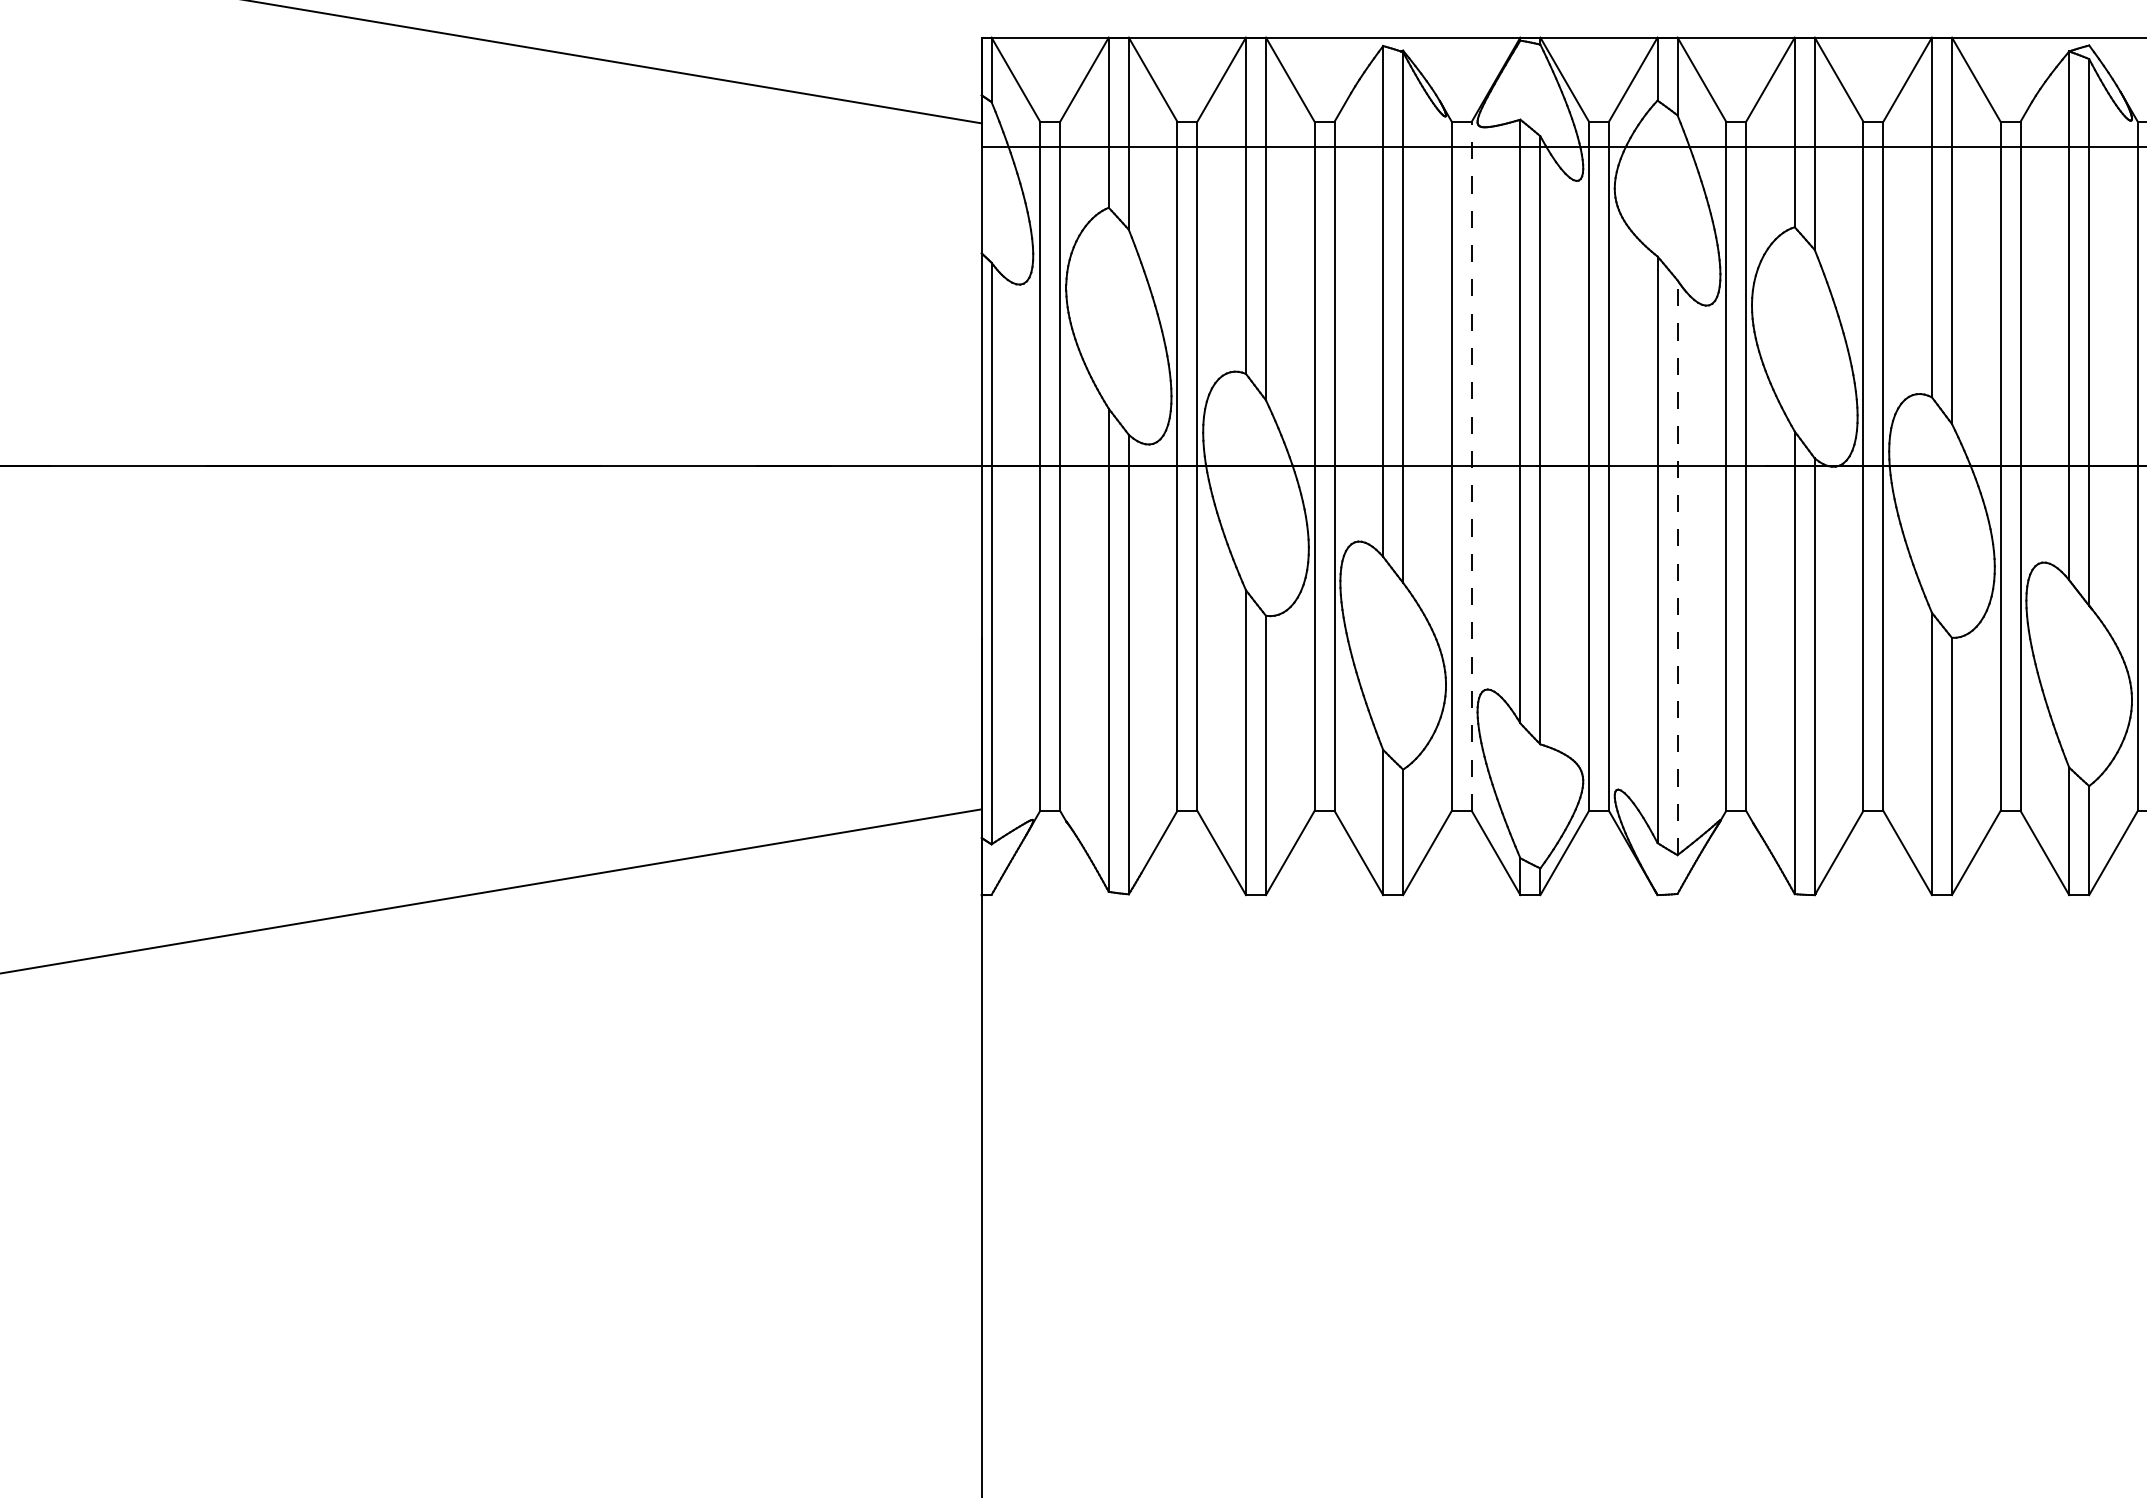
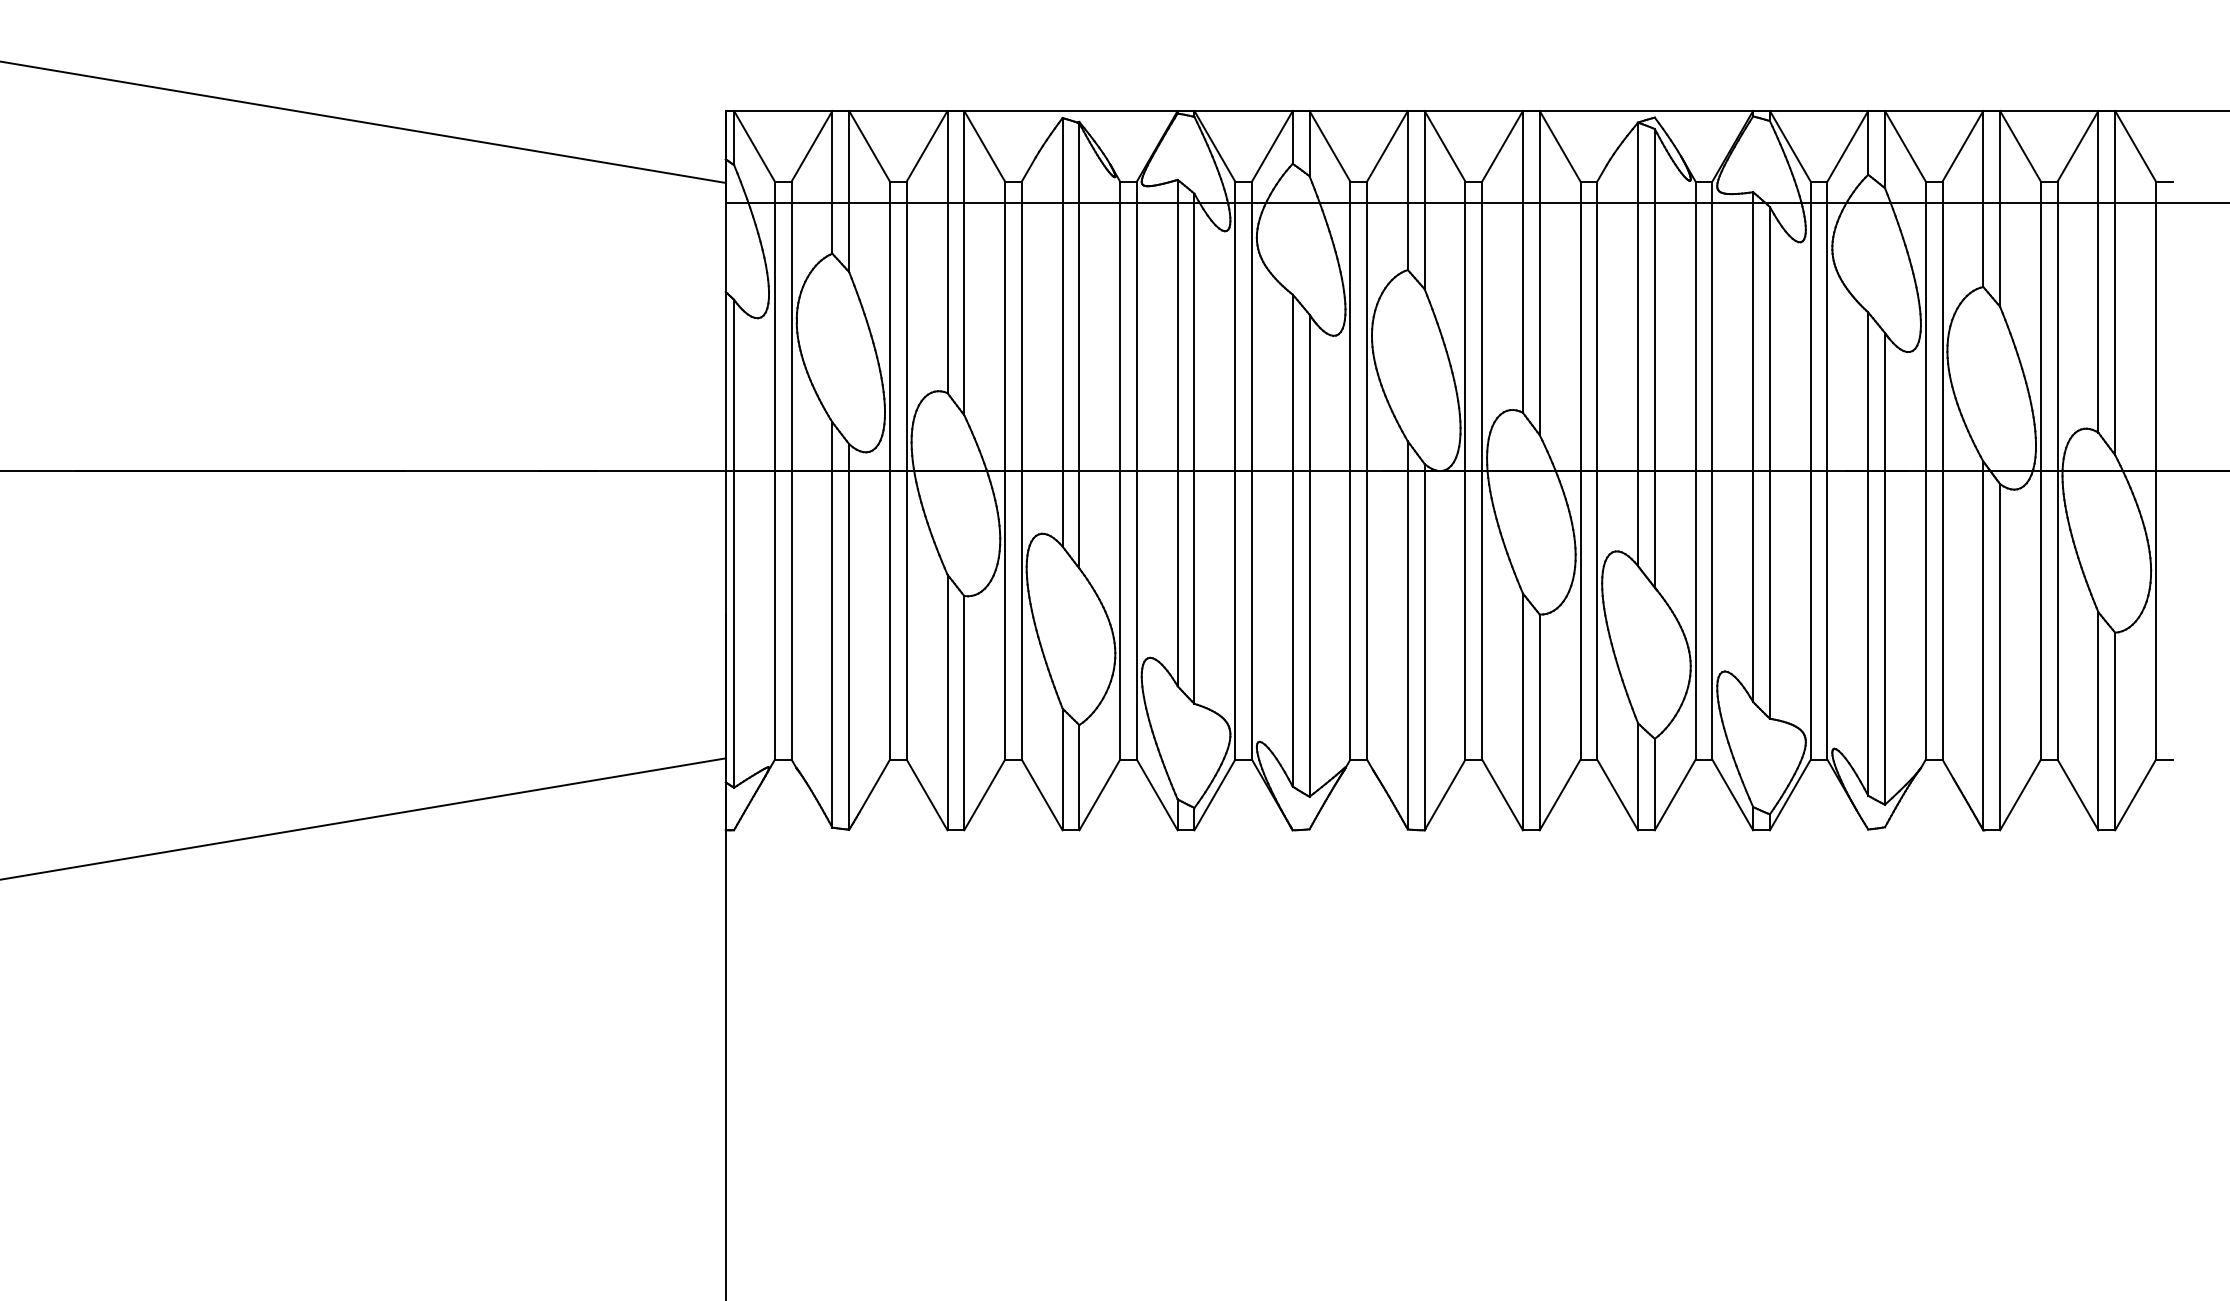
line: (1471, 466) -> (1136, 470), dashed -> solid
line: (1677, 567) -> (1309, 555), dashed -> solid

